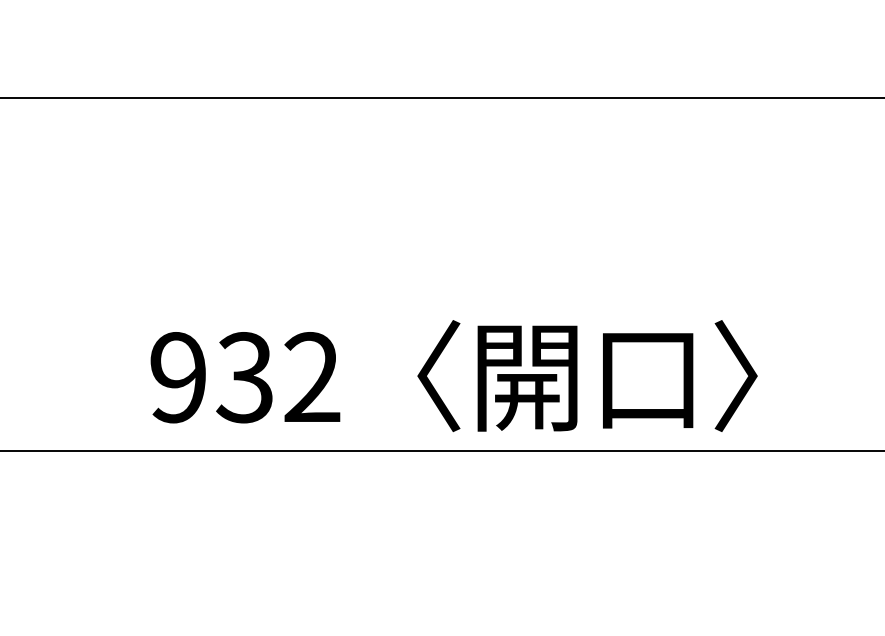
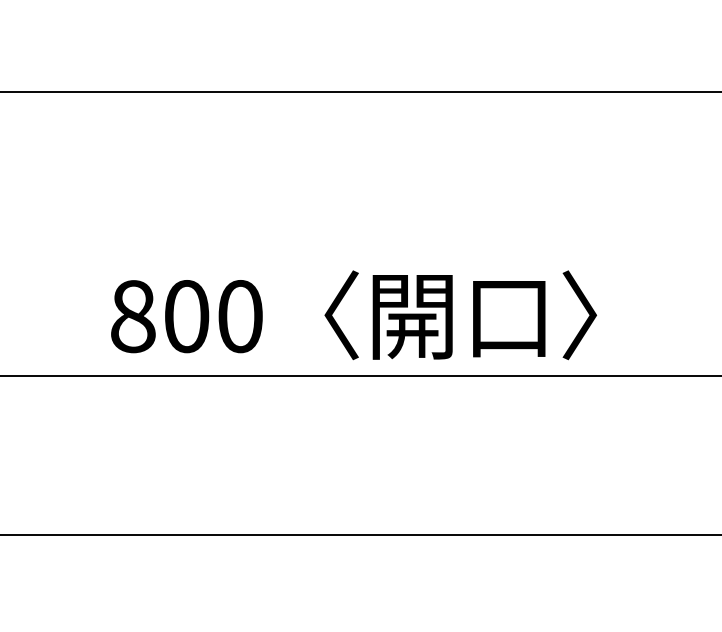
text: (245, 377) -> (186, 316), 932 -> 800

